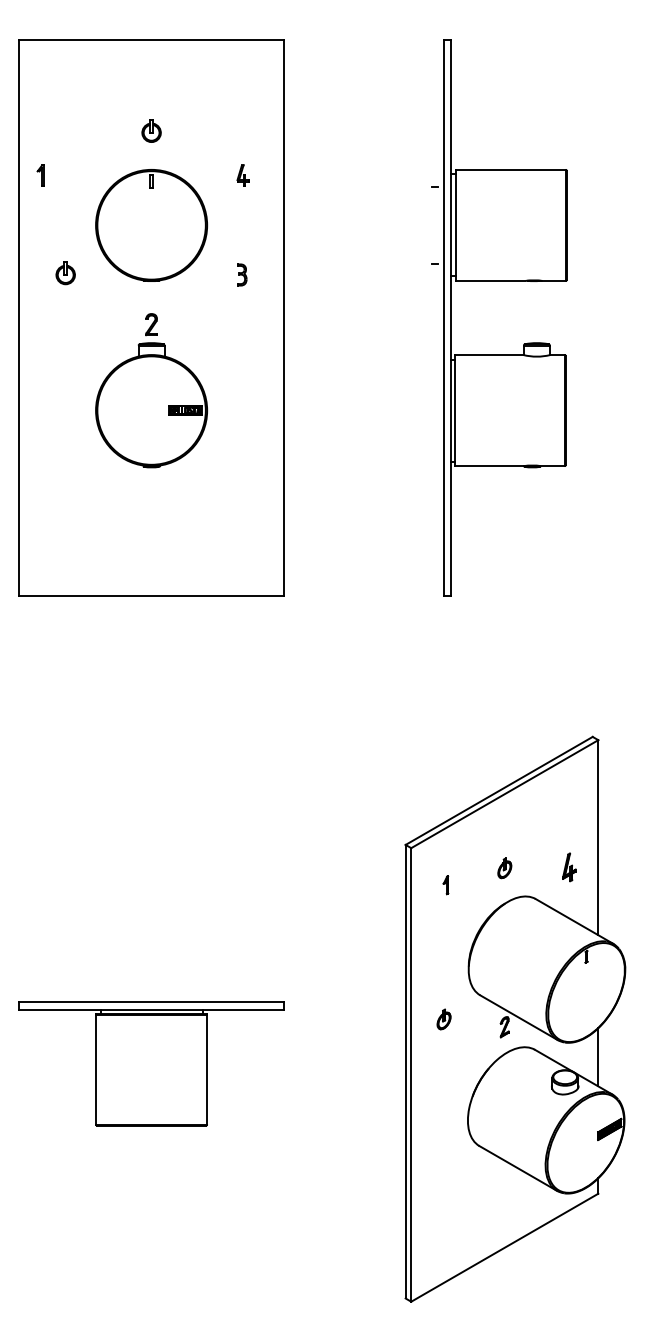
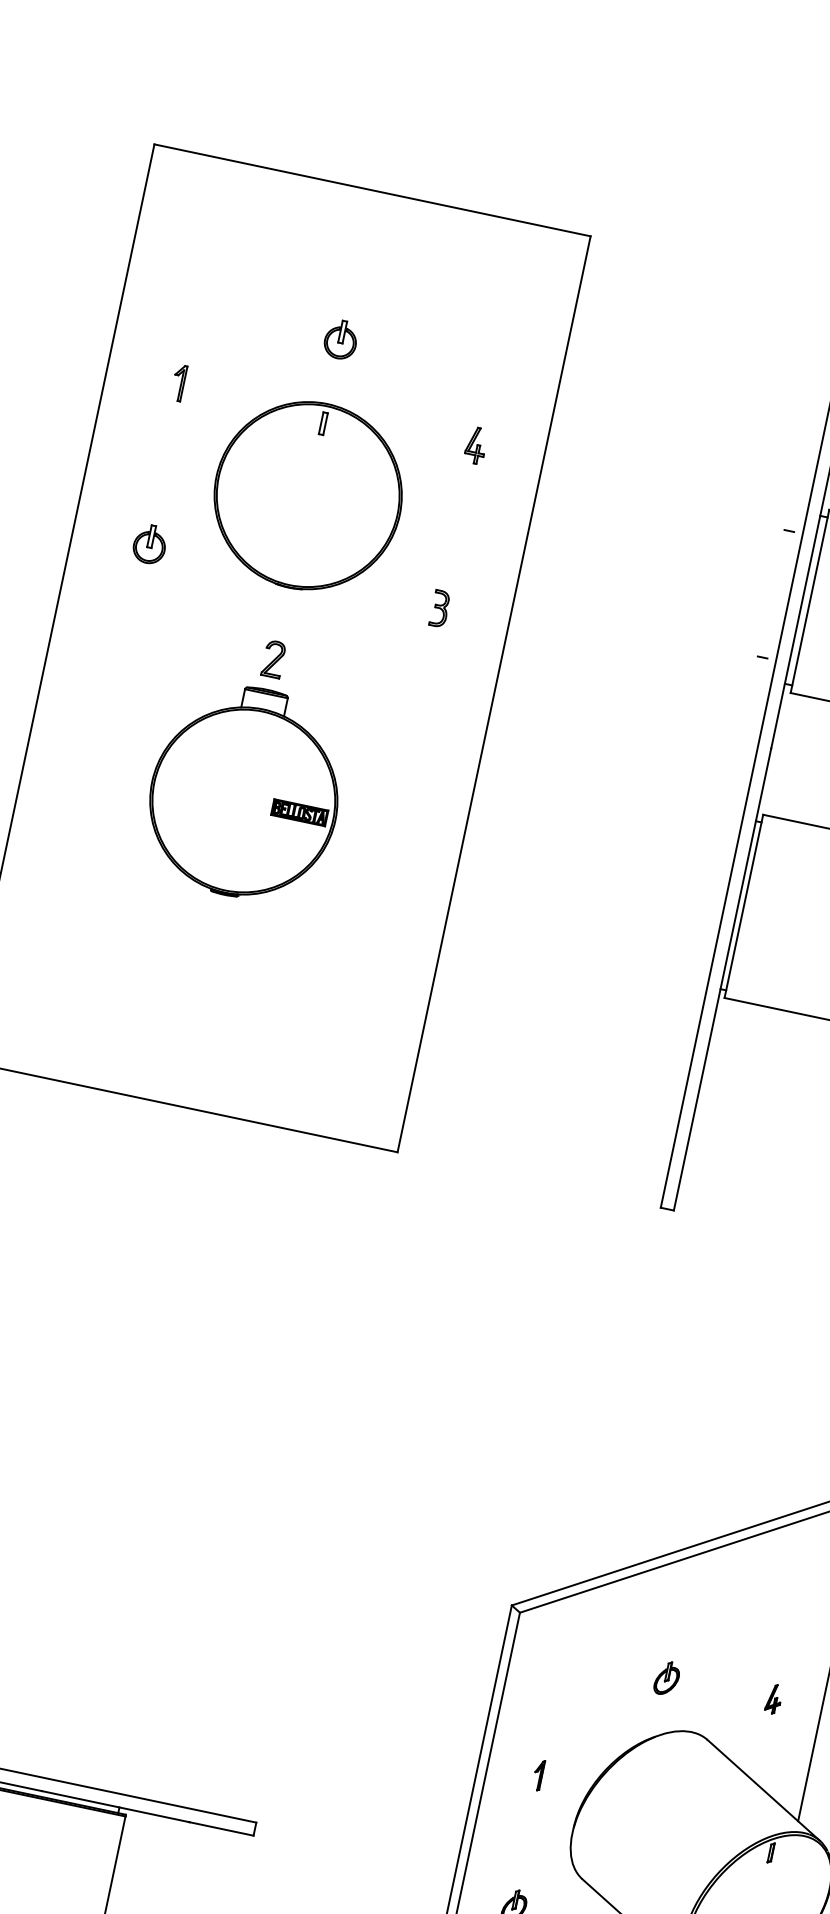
part: (40, 175) -> (178, 382), moved
part: (569, 866) -> (774, 1697), size x0.62
part: (445, 885) -> (537, 1775), moved

